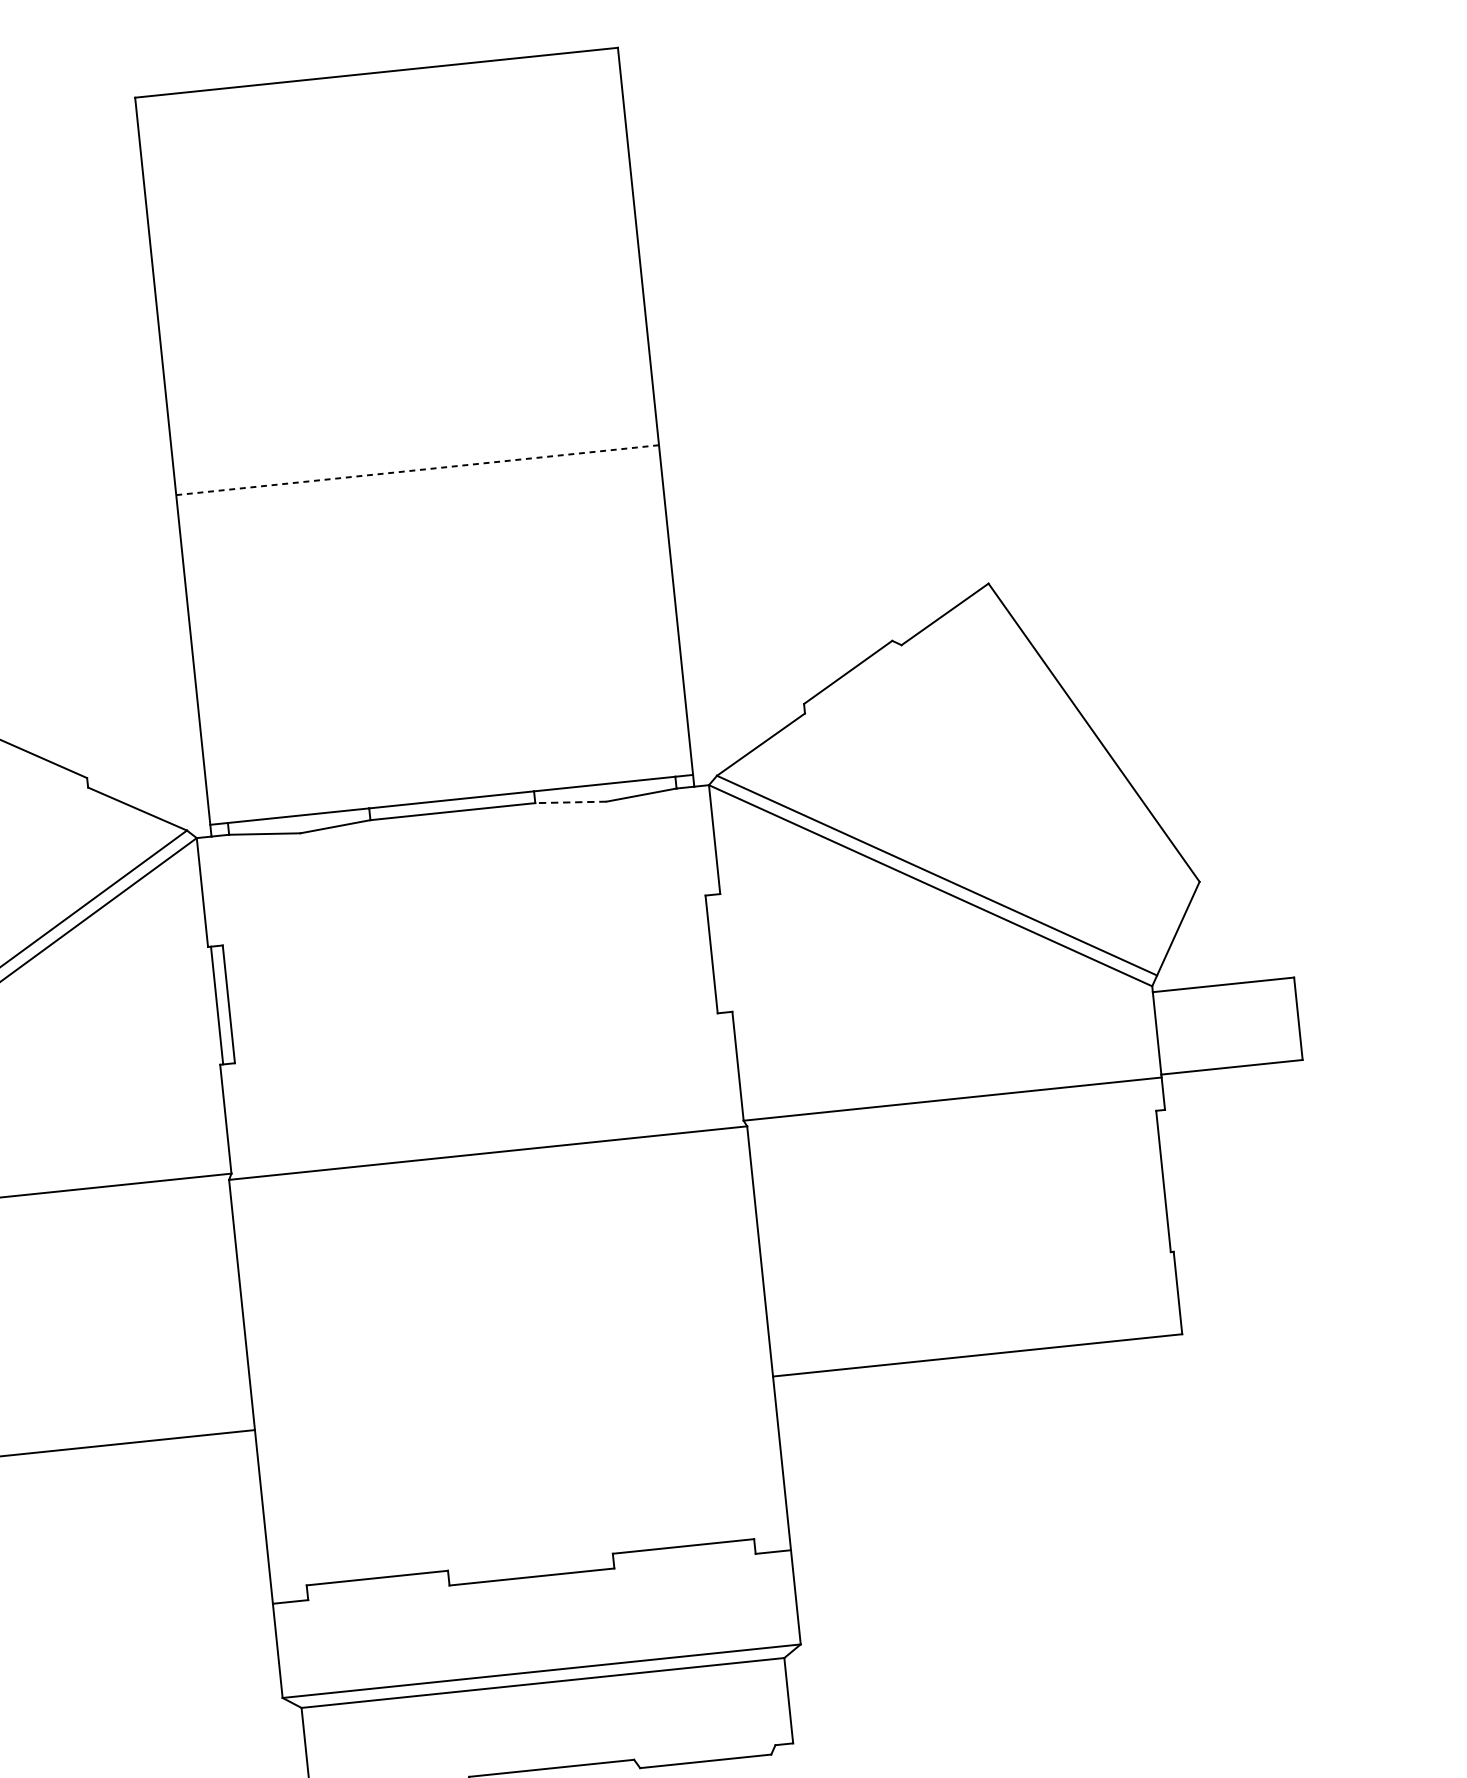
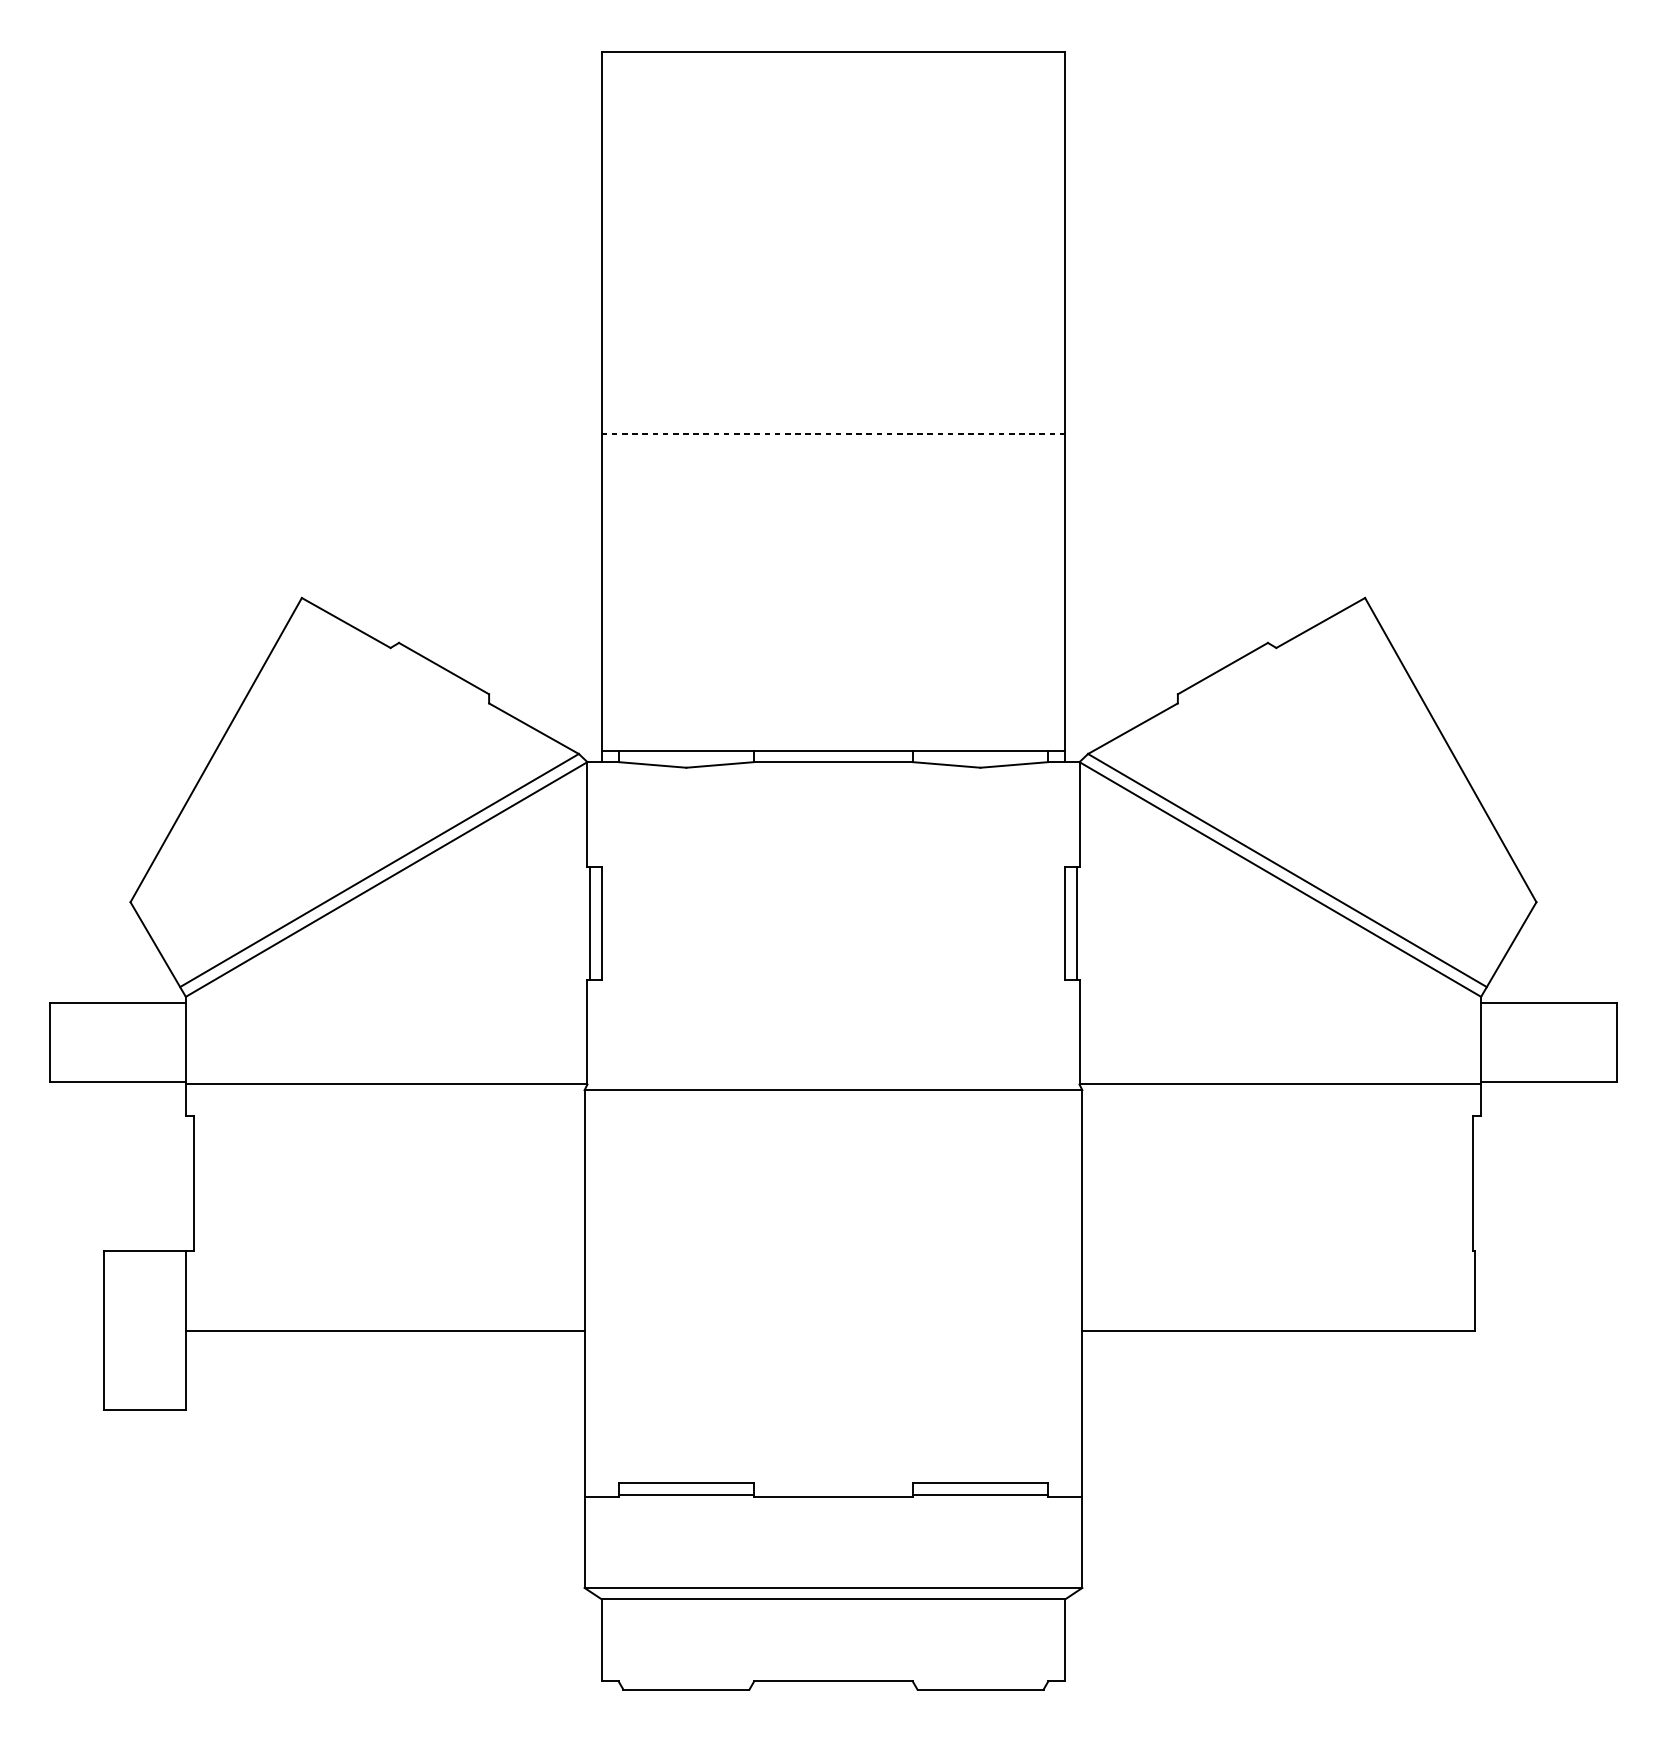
line: (570, 801) -> (946, 764), dashed -> solid
line: (723, 952) -> (1076, 922), added
line: (684, 1558) -> (980, 1494), added
line: (378, 1589) -> (686, 1494), added

